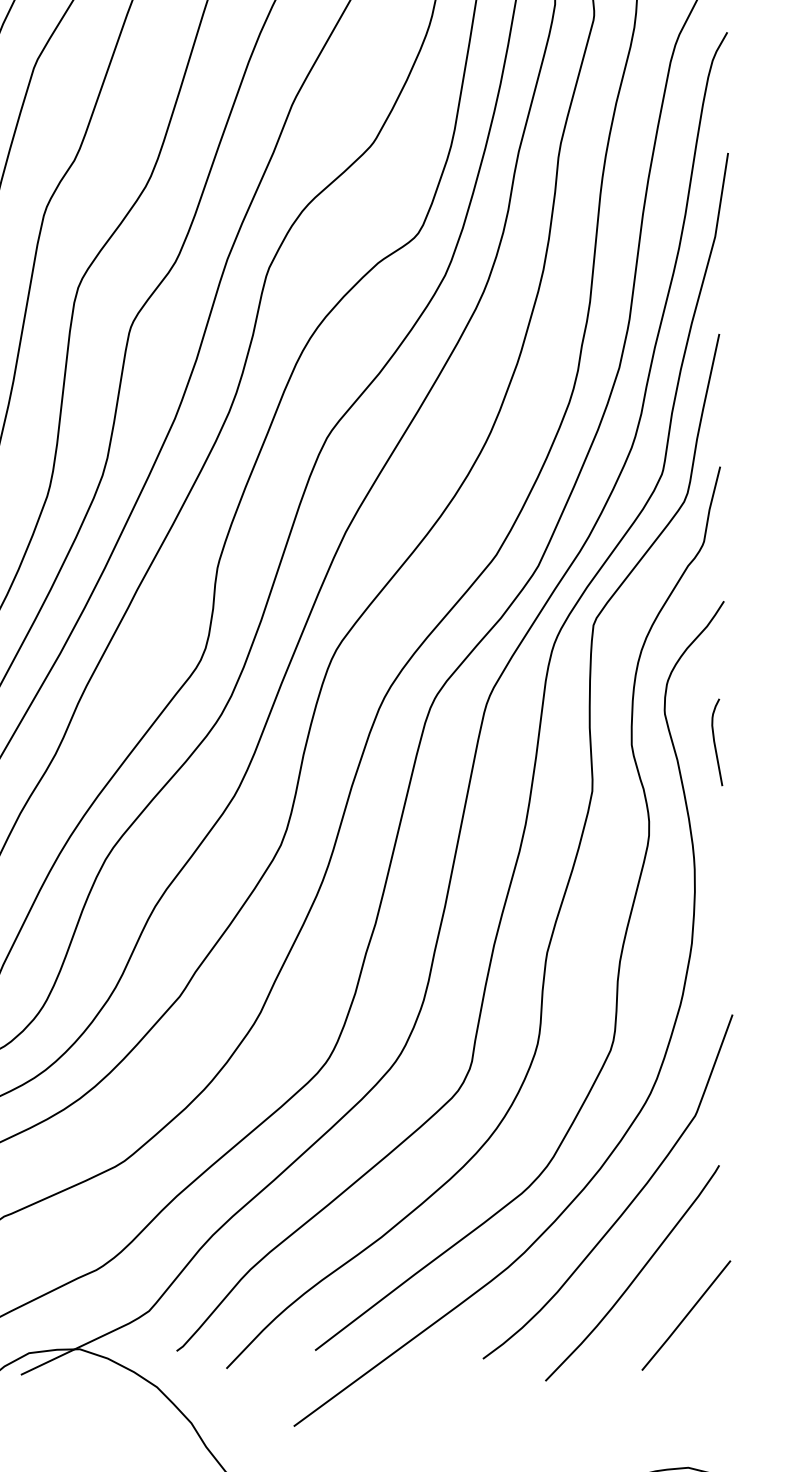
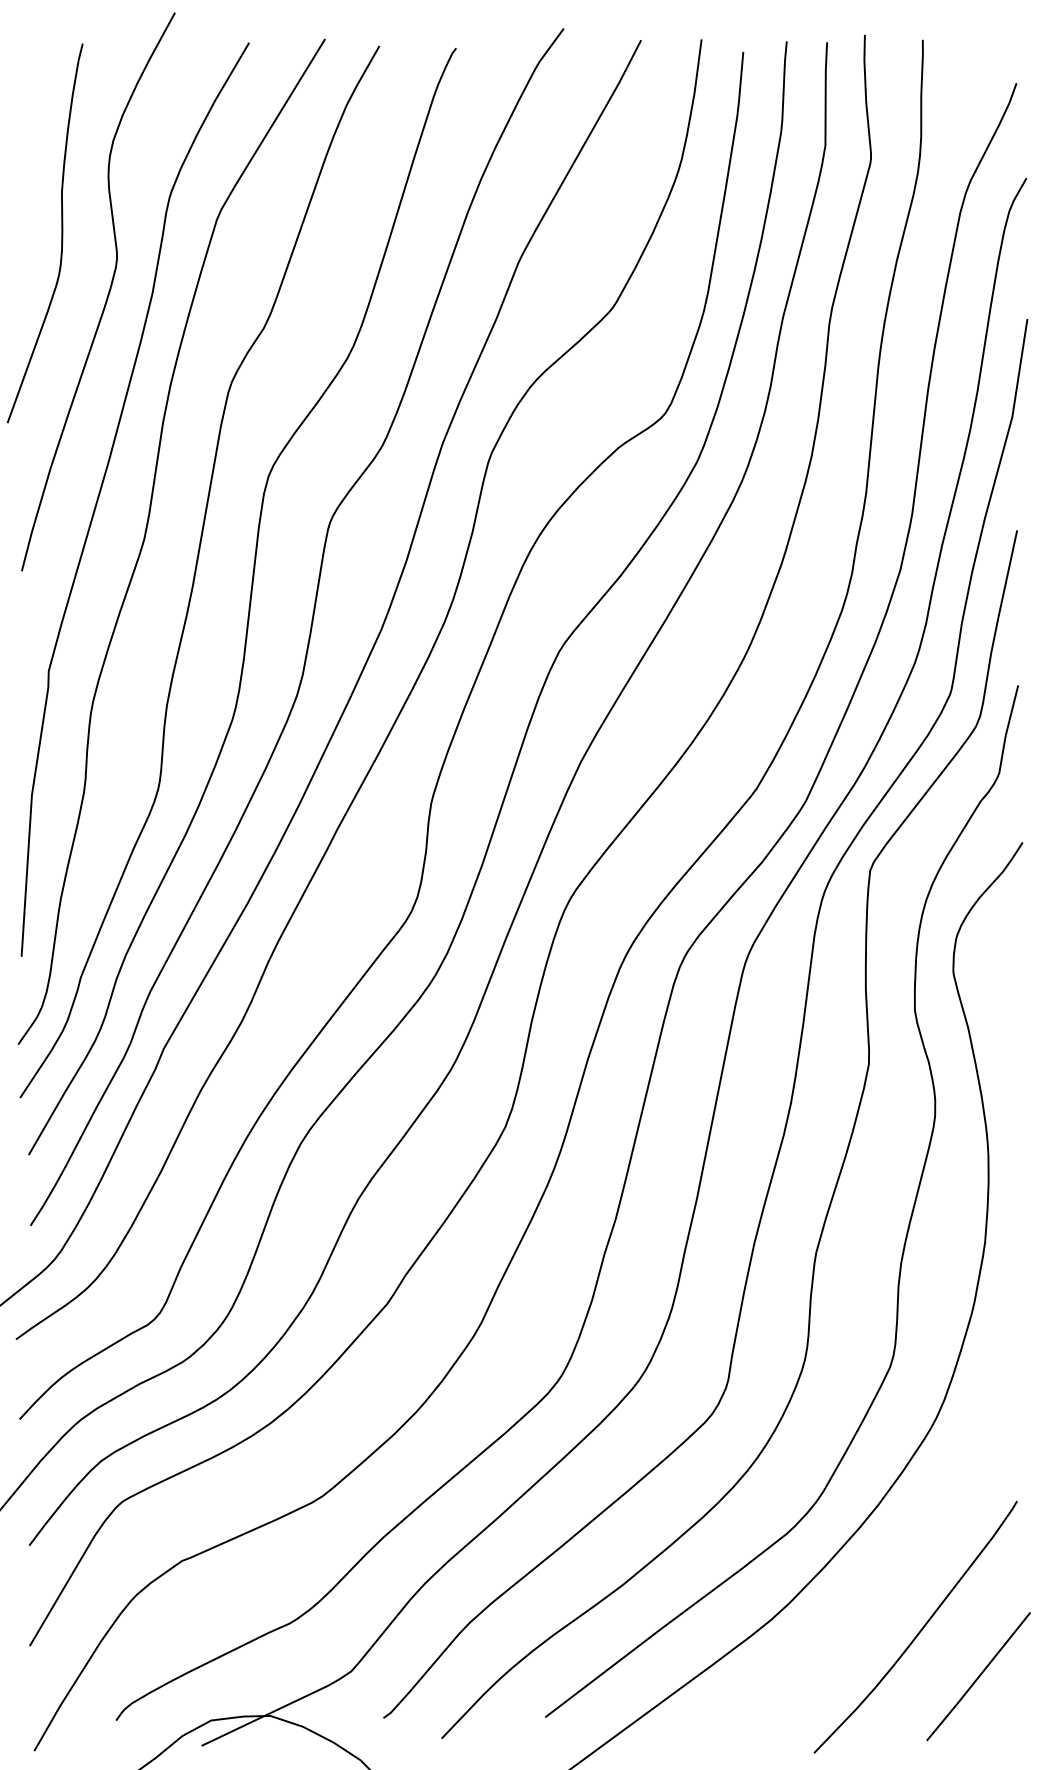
curve: (715, 742) -> (1012, 1007), removed
curve: (629, 1203) -> (912, 1545), removed

